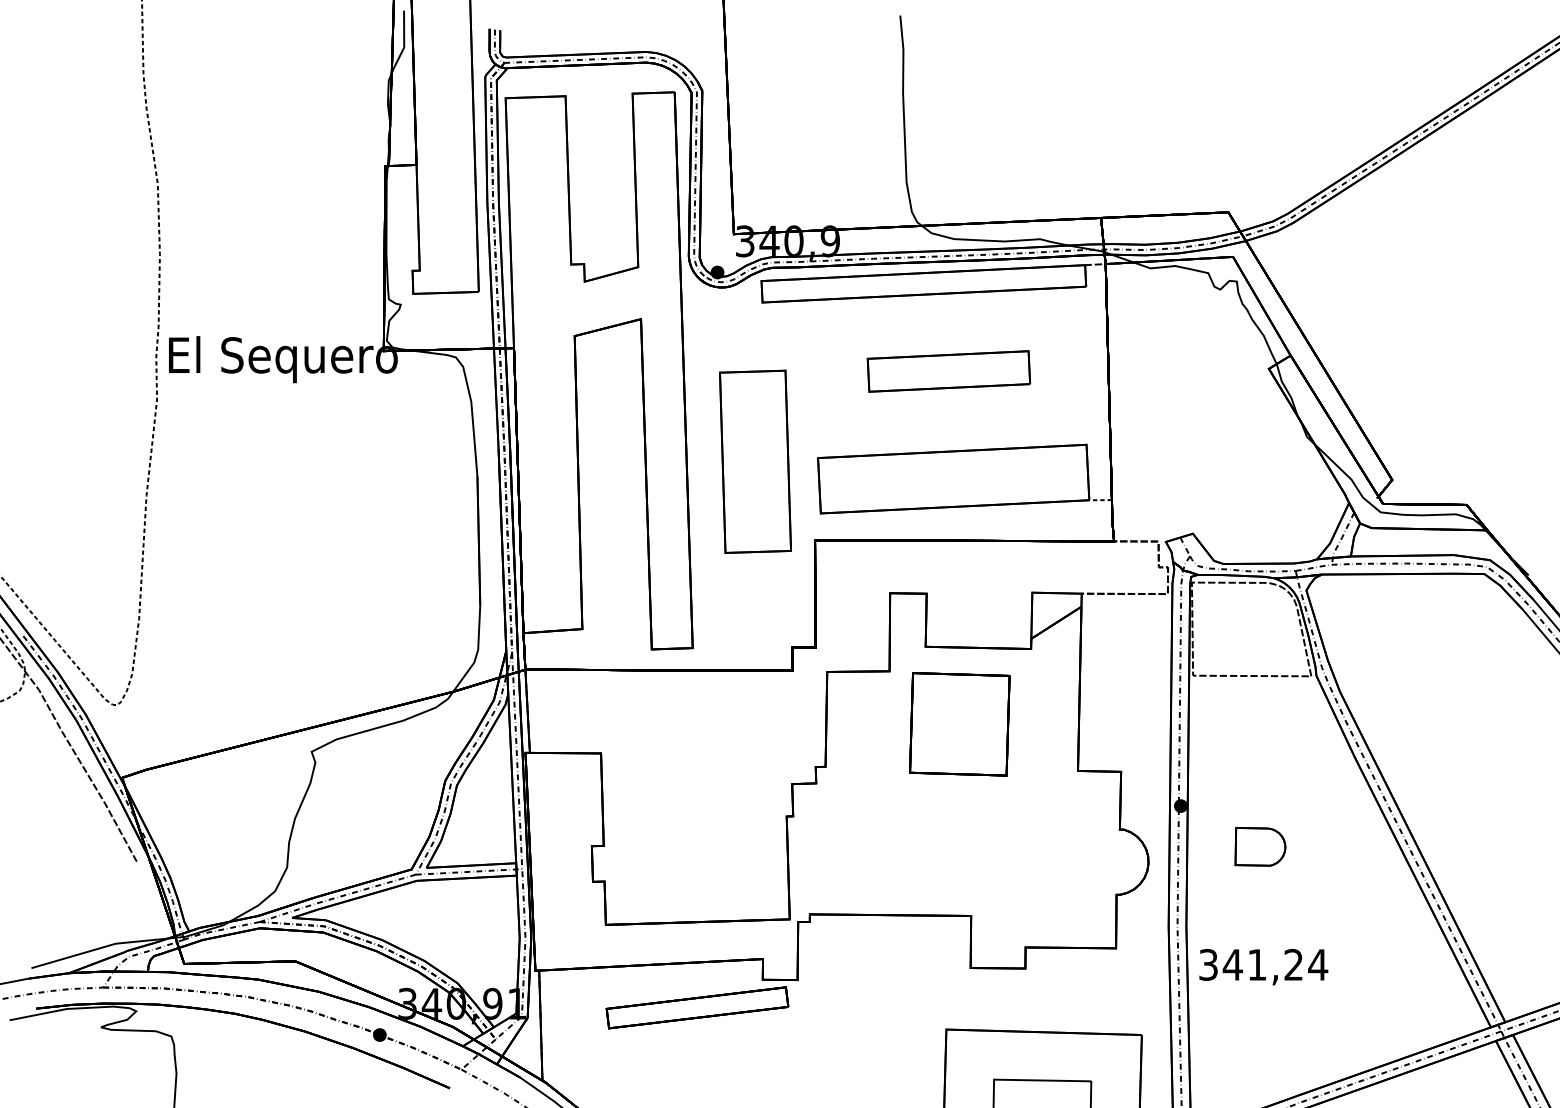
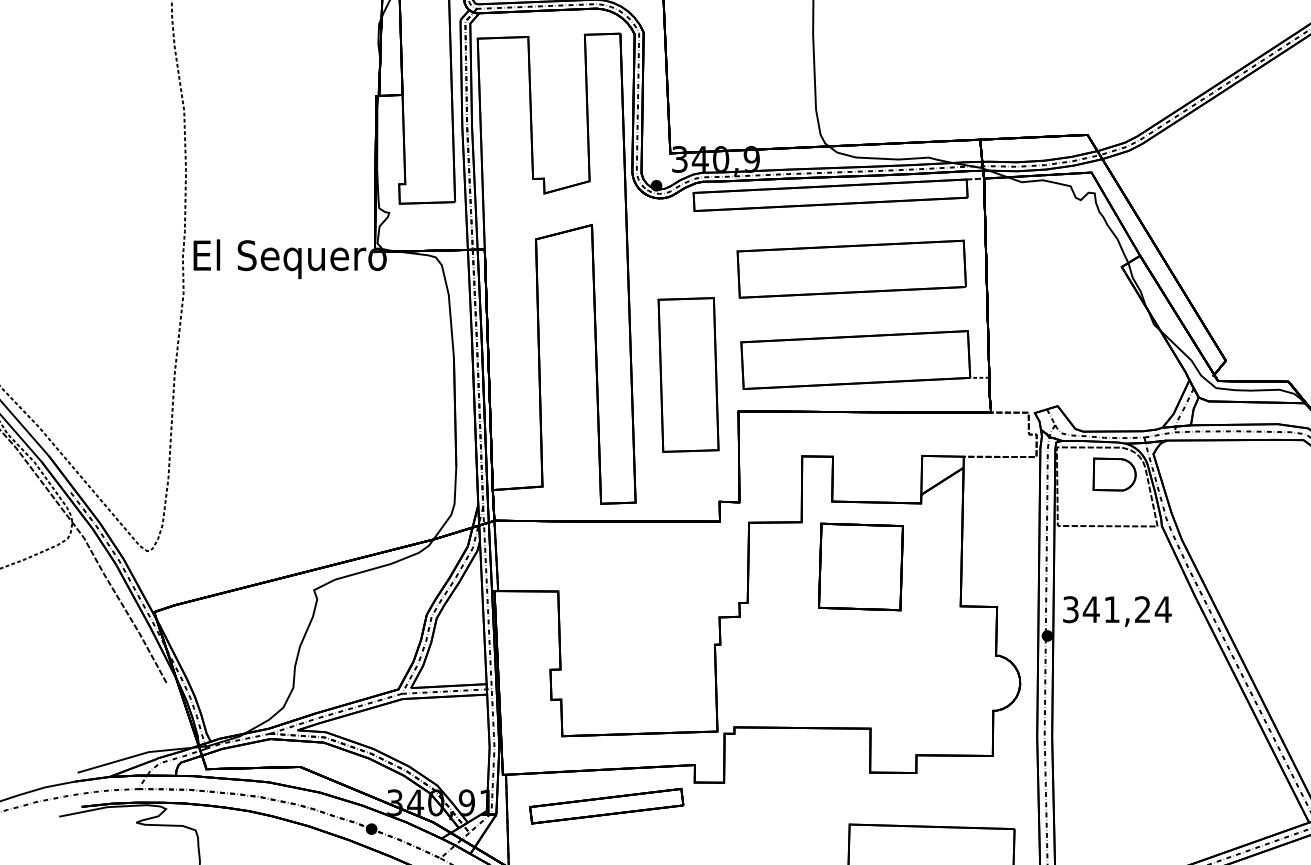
part: (948, 371) -> (851, 269), size x1.67
part: (755, 461) -> (688, 374), moved
part: (1260, 846) -> (1114, 474), moved
text: (1263, 967) -> (1117, 611), moved
part: (697, 1007) -> (606, 805), moved

